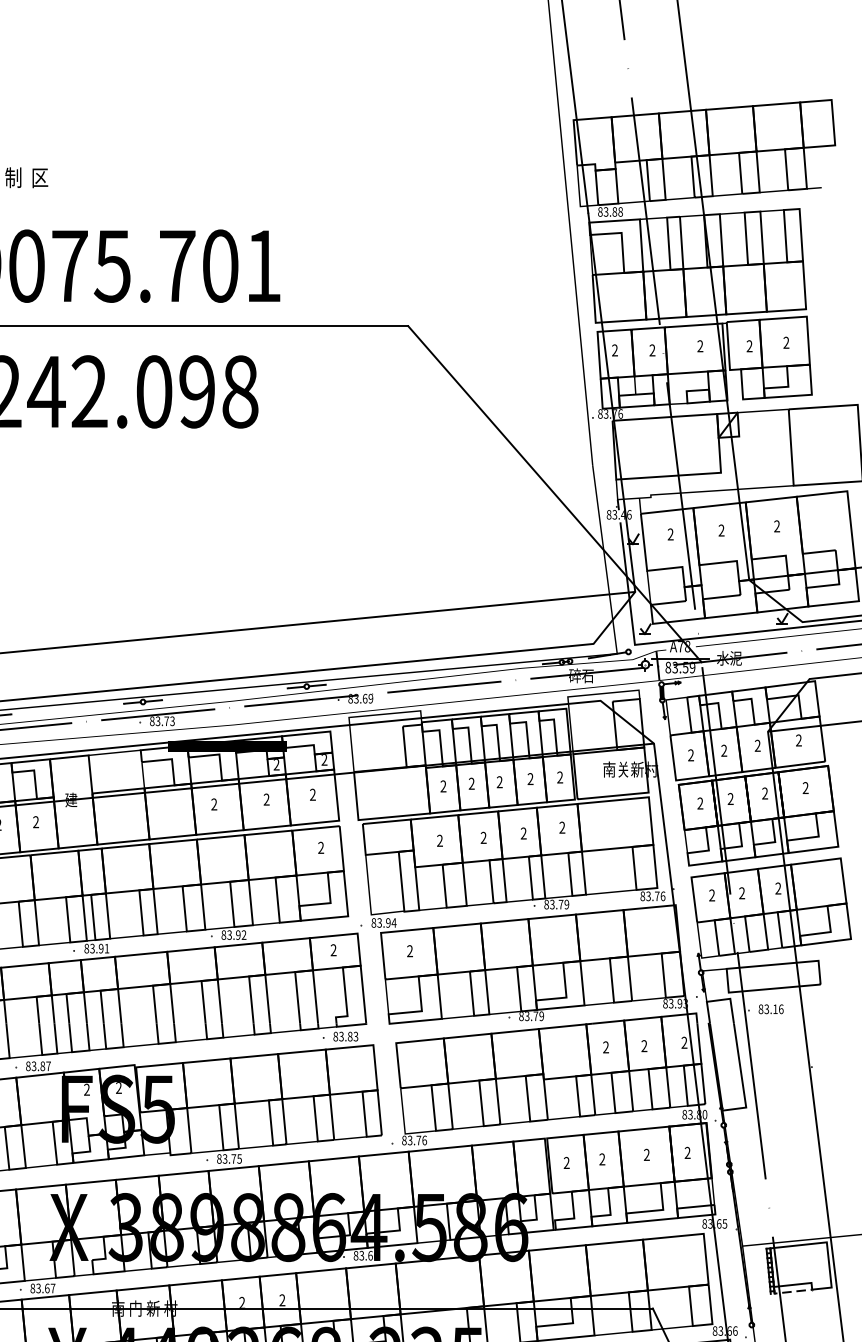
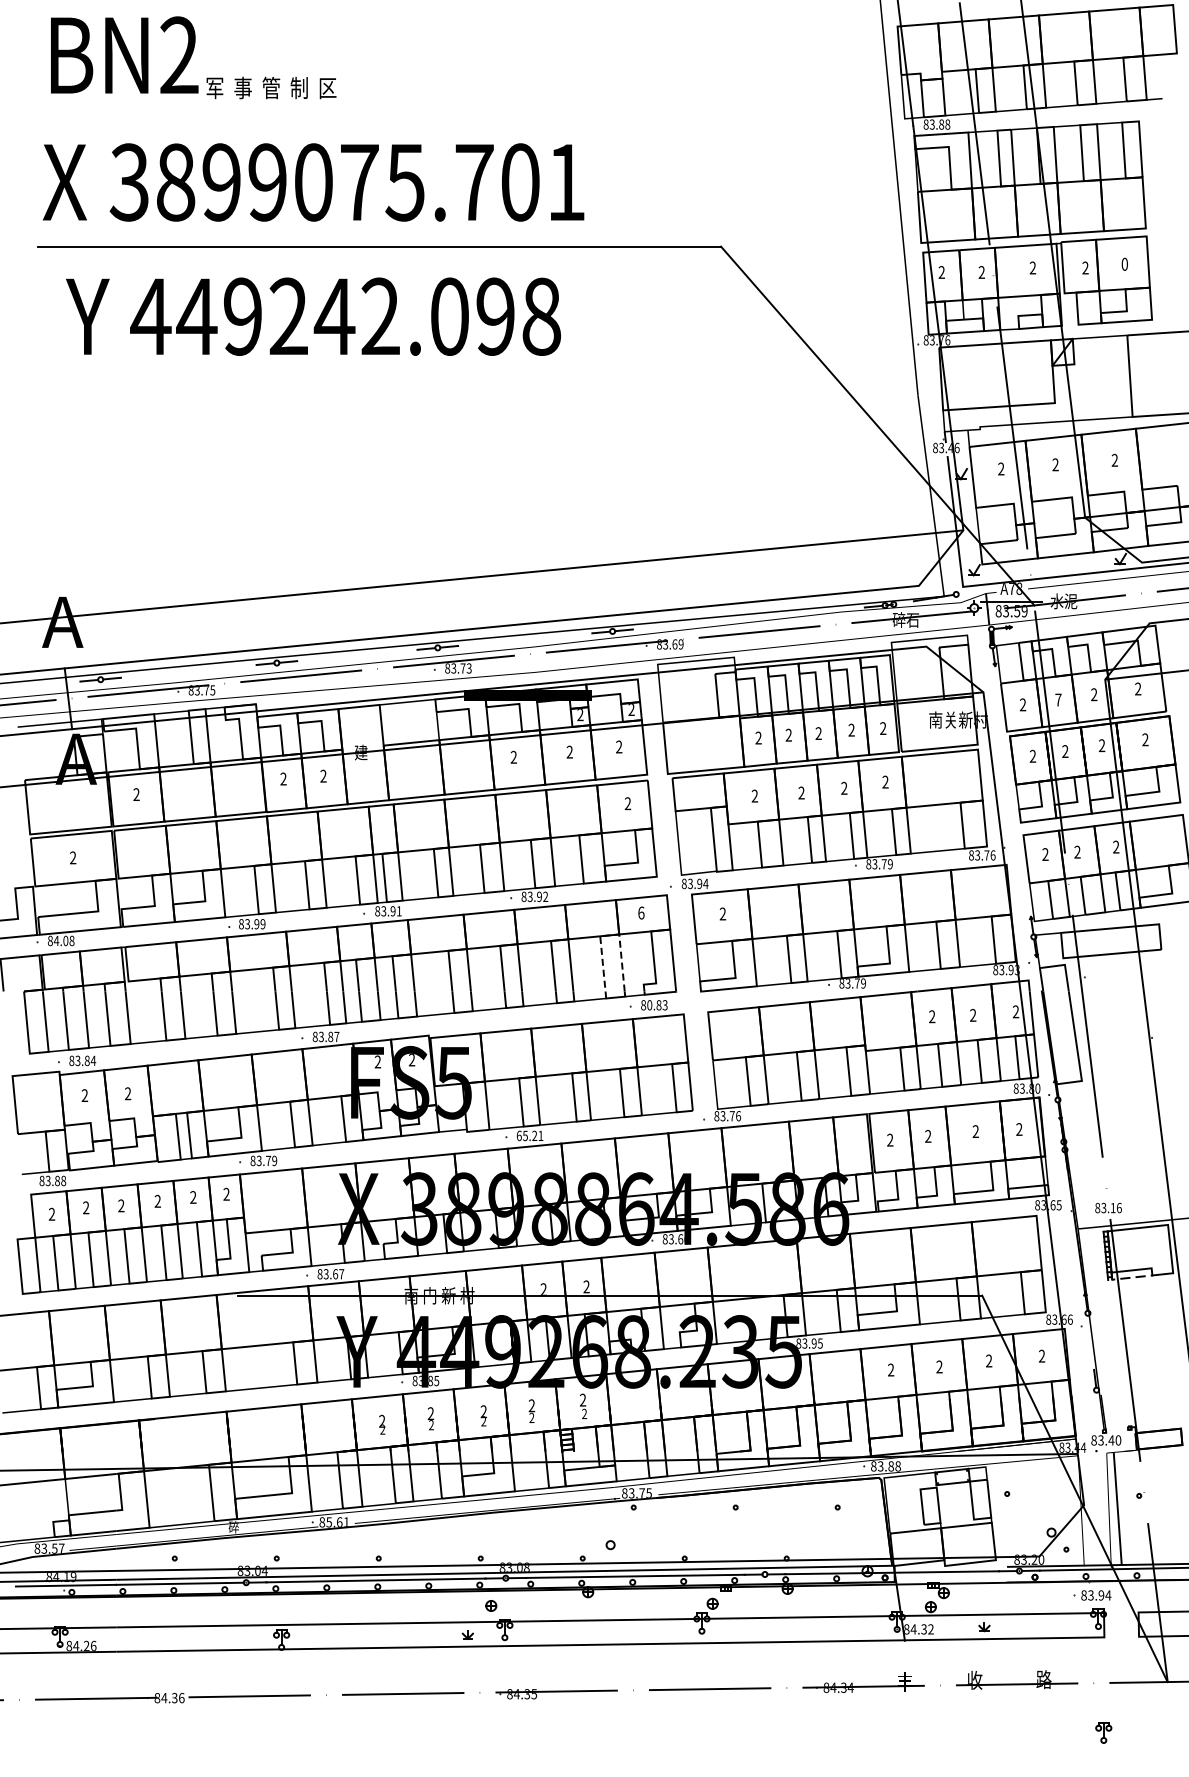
text: (786, 342) -> (1124, 264), 2 -> 0
text: (724, 750) -> (1058, 699), 2 -> 7
text: (333, 949) -> (641, 912), 2 -> 6
line: (304, 971) -> (610, 935), solid -> dashed
text: (771, 1008) -> (1108, 1207), moved
text: (341, 1036) -> (649, 1005), 83.83 -> 80.83
text: (228, 1158) -> (529, 1135), 83.75 -> 65.21

